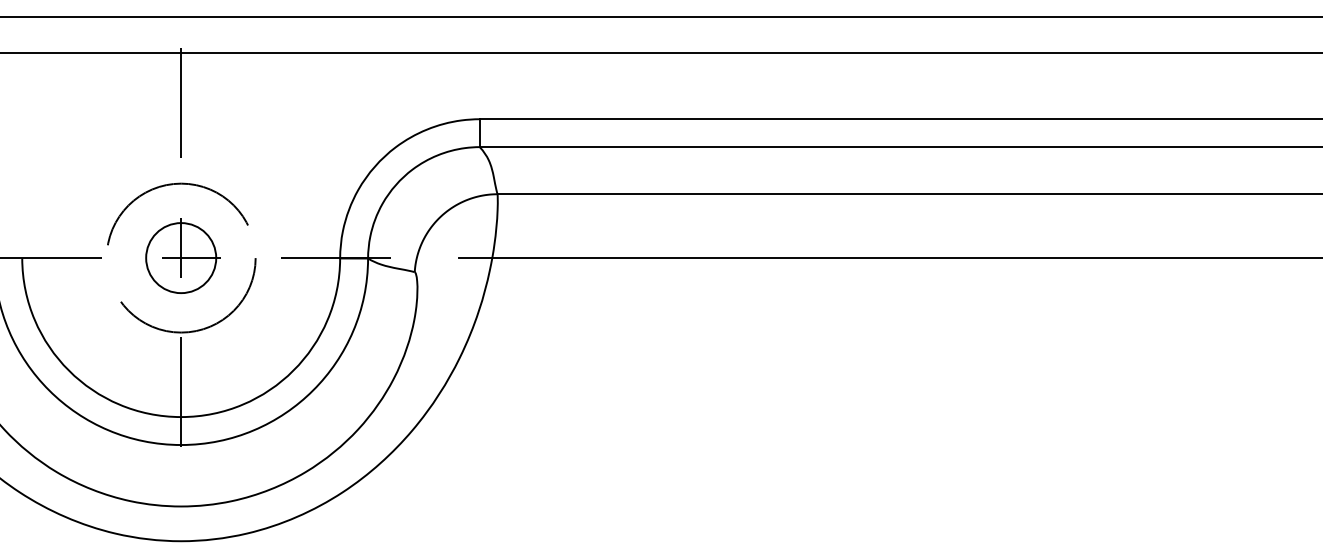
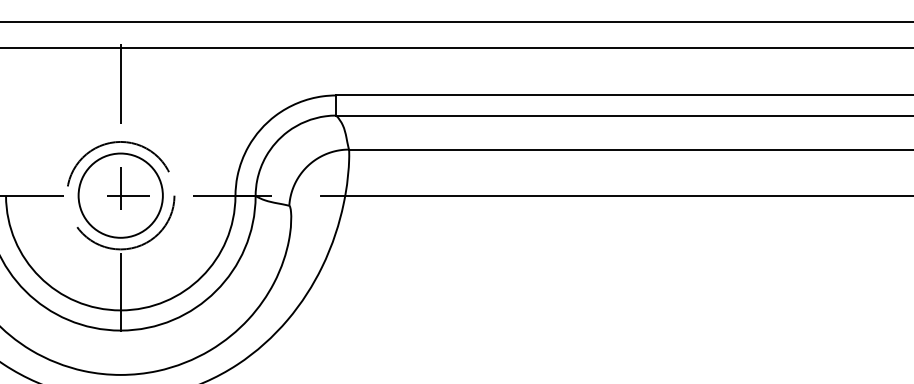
circle: (180, 257) -> (120, 195), size x1.67

